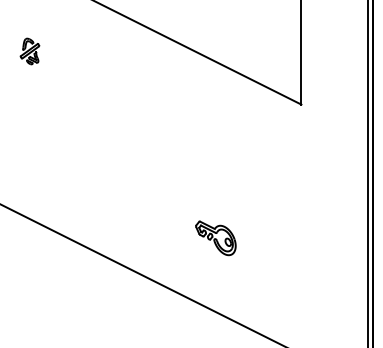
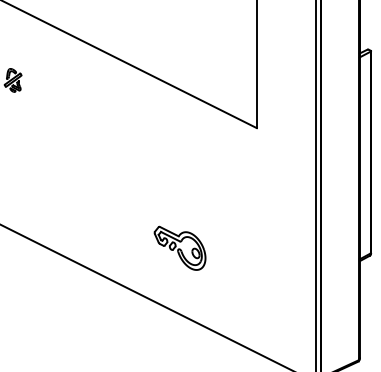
part: (215, 237) -> (179, 247), size x1.43

